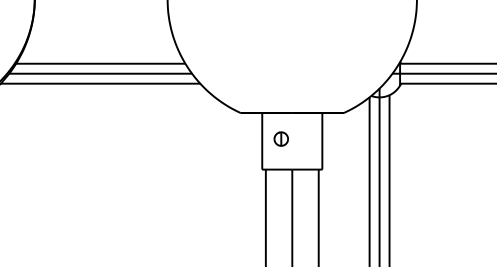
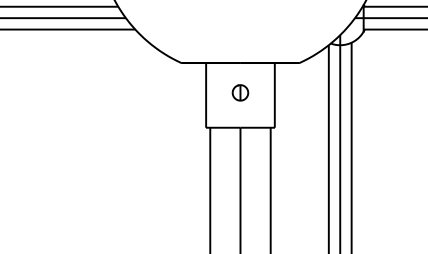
part: (280, 138) -> (239, 92), moved

